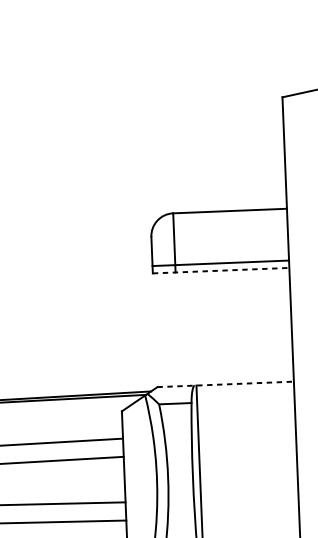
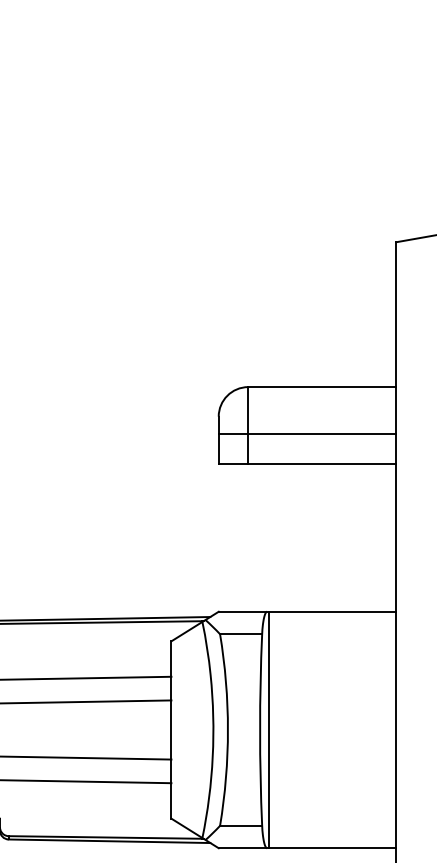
line: (220, 263) -> (307, 434), moved
line: (221, 270) -> (307, 463), dashed -> solid
line: (225, 384) -> (307, 611), dashed -> solid

